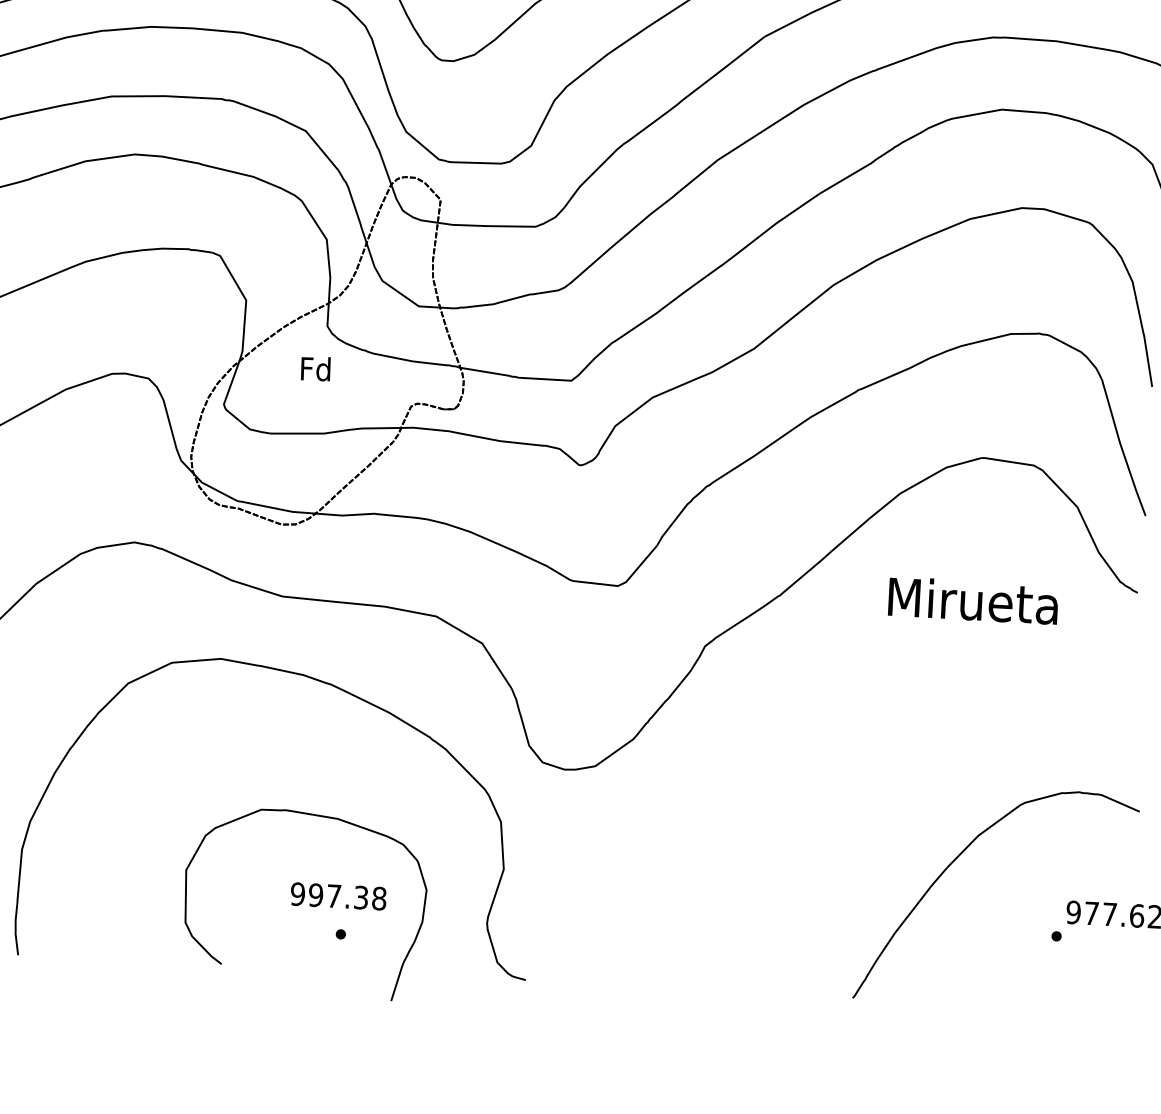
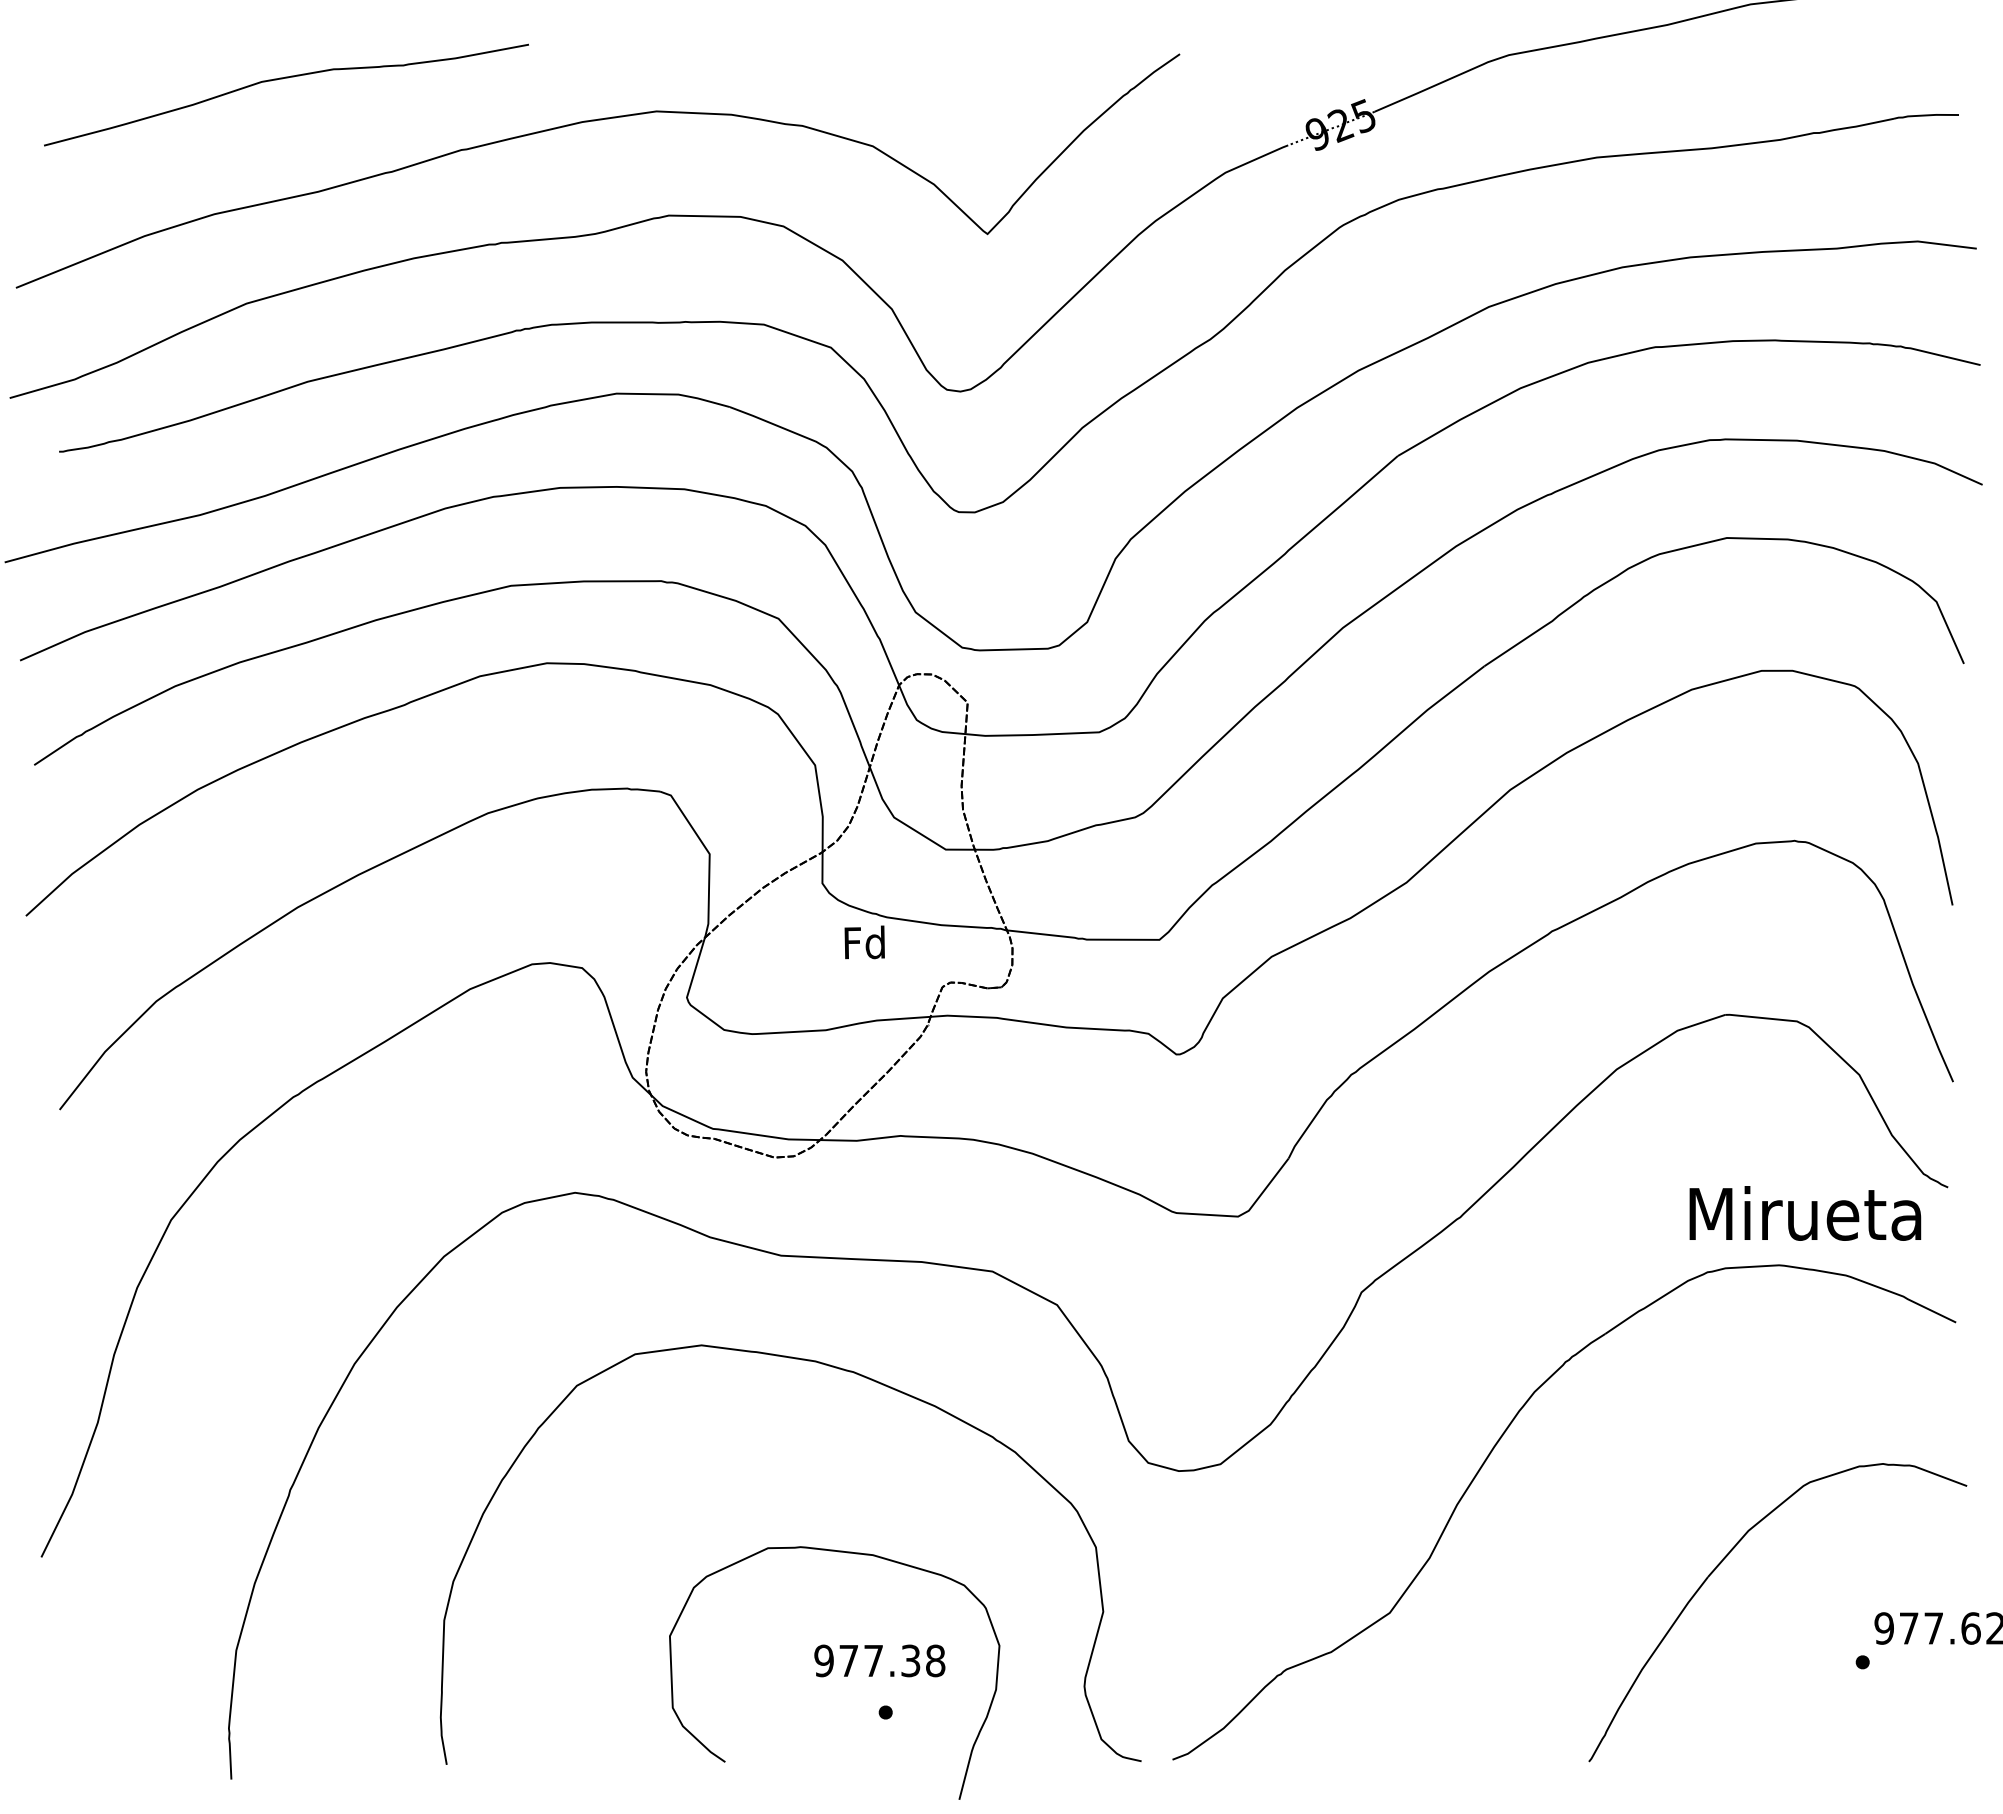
text: (315, 368) -> (864, 942), moved
text: (973, 600) -> (1805, 1213), moved
part: (788, 776) -> (1484, 1464), added
text: (315, 894) -> (848, 1660), 997.38 -> 977.38

